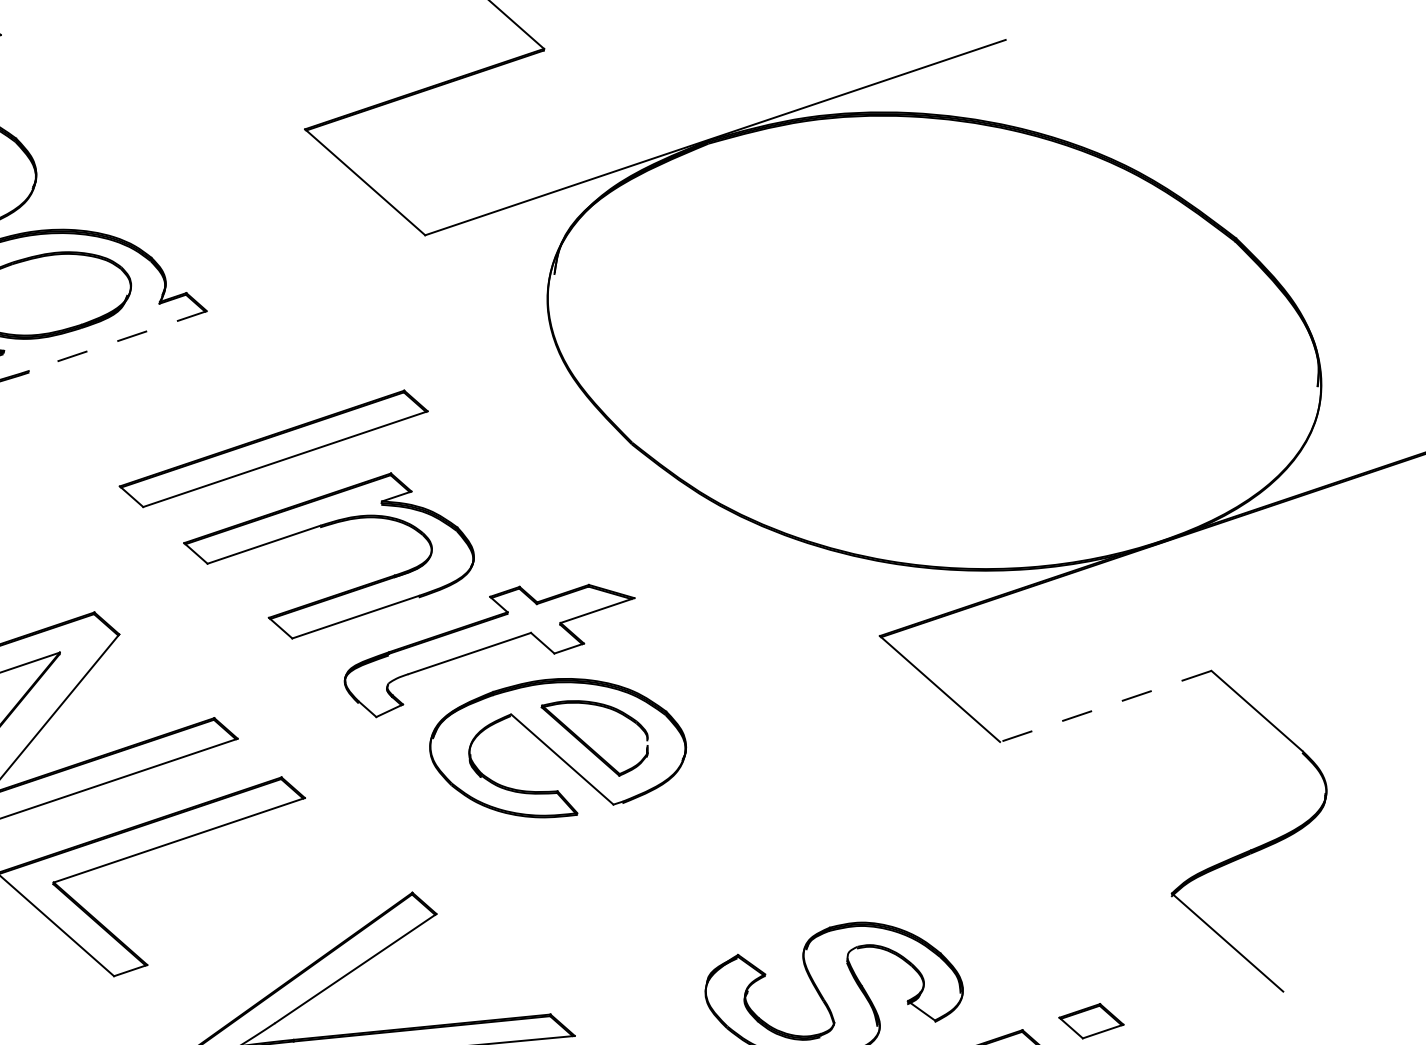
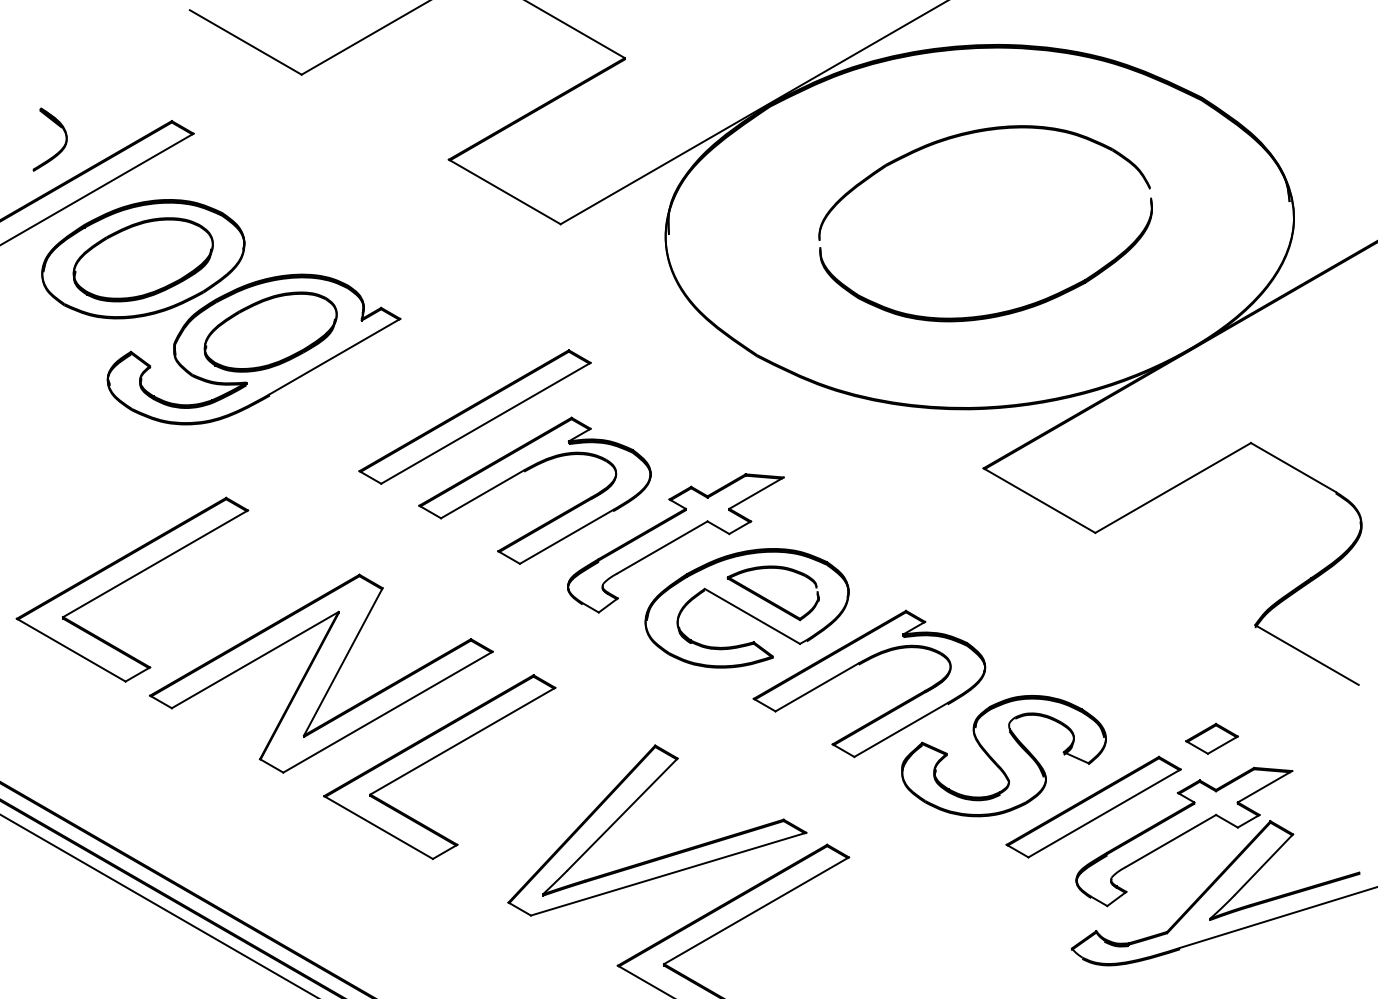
line: (117, 340) -> (334, 356), dashed -> solid
part: (945, 449) -> (1005, 310), added
line: (1106, 705) -> (1173, 487), dashed -> solid
part: (680, 845) -> (859, 665), added

